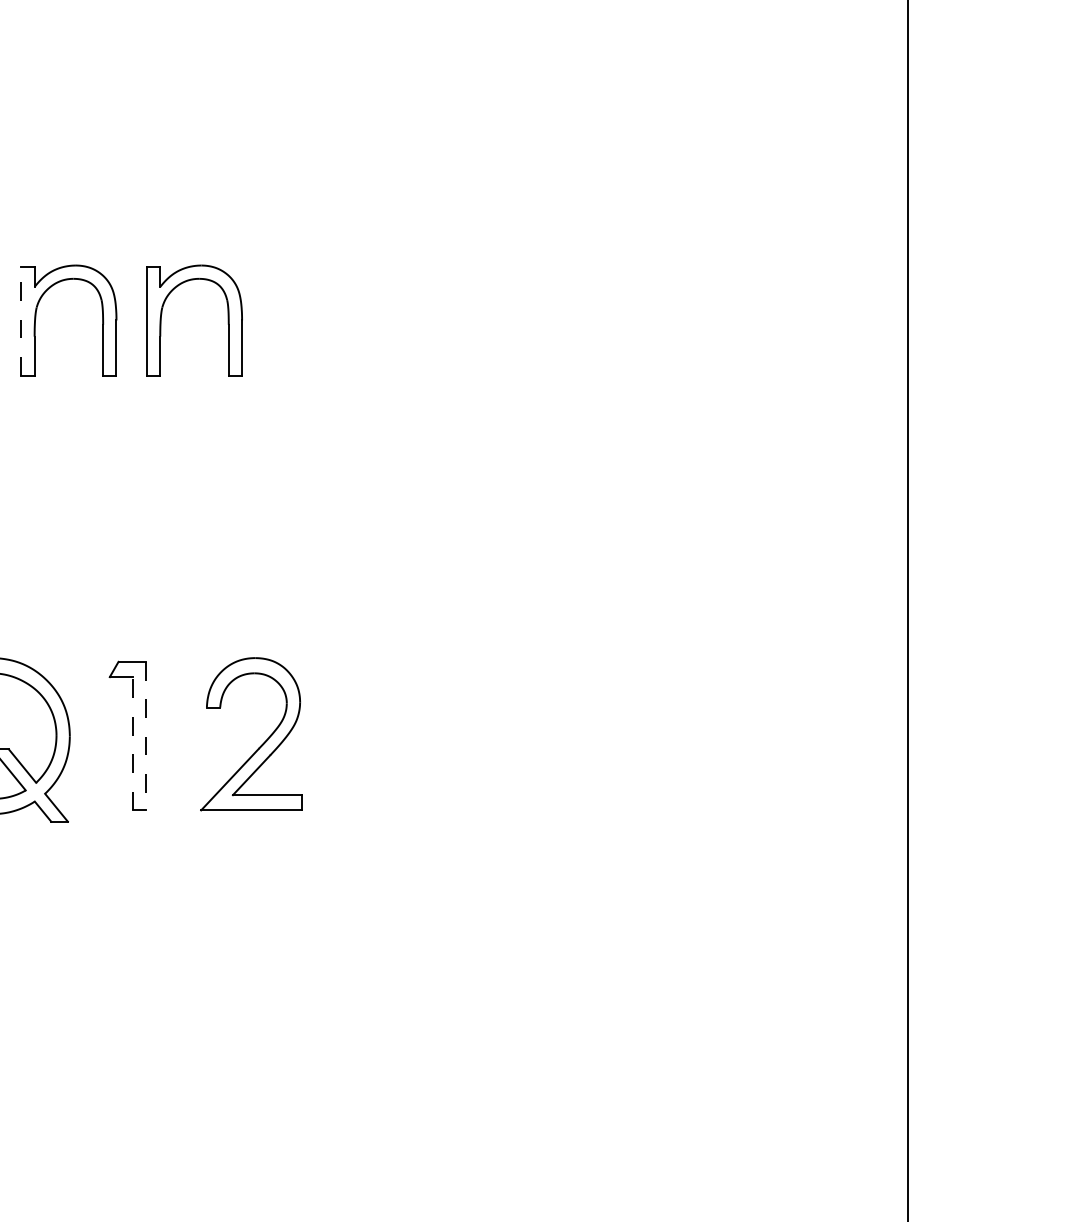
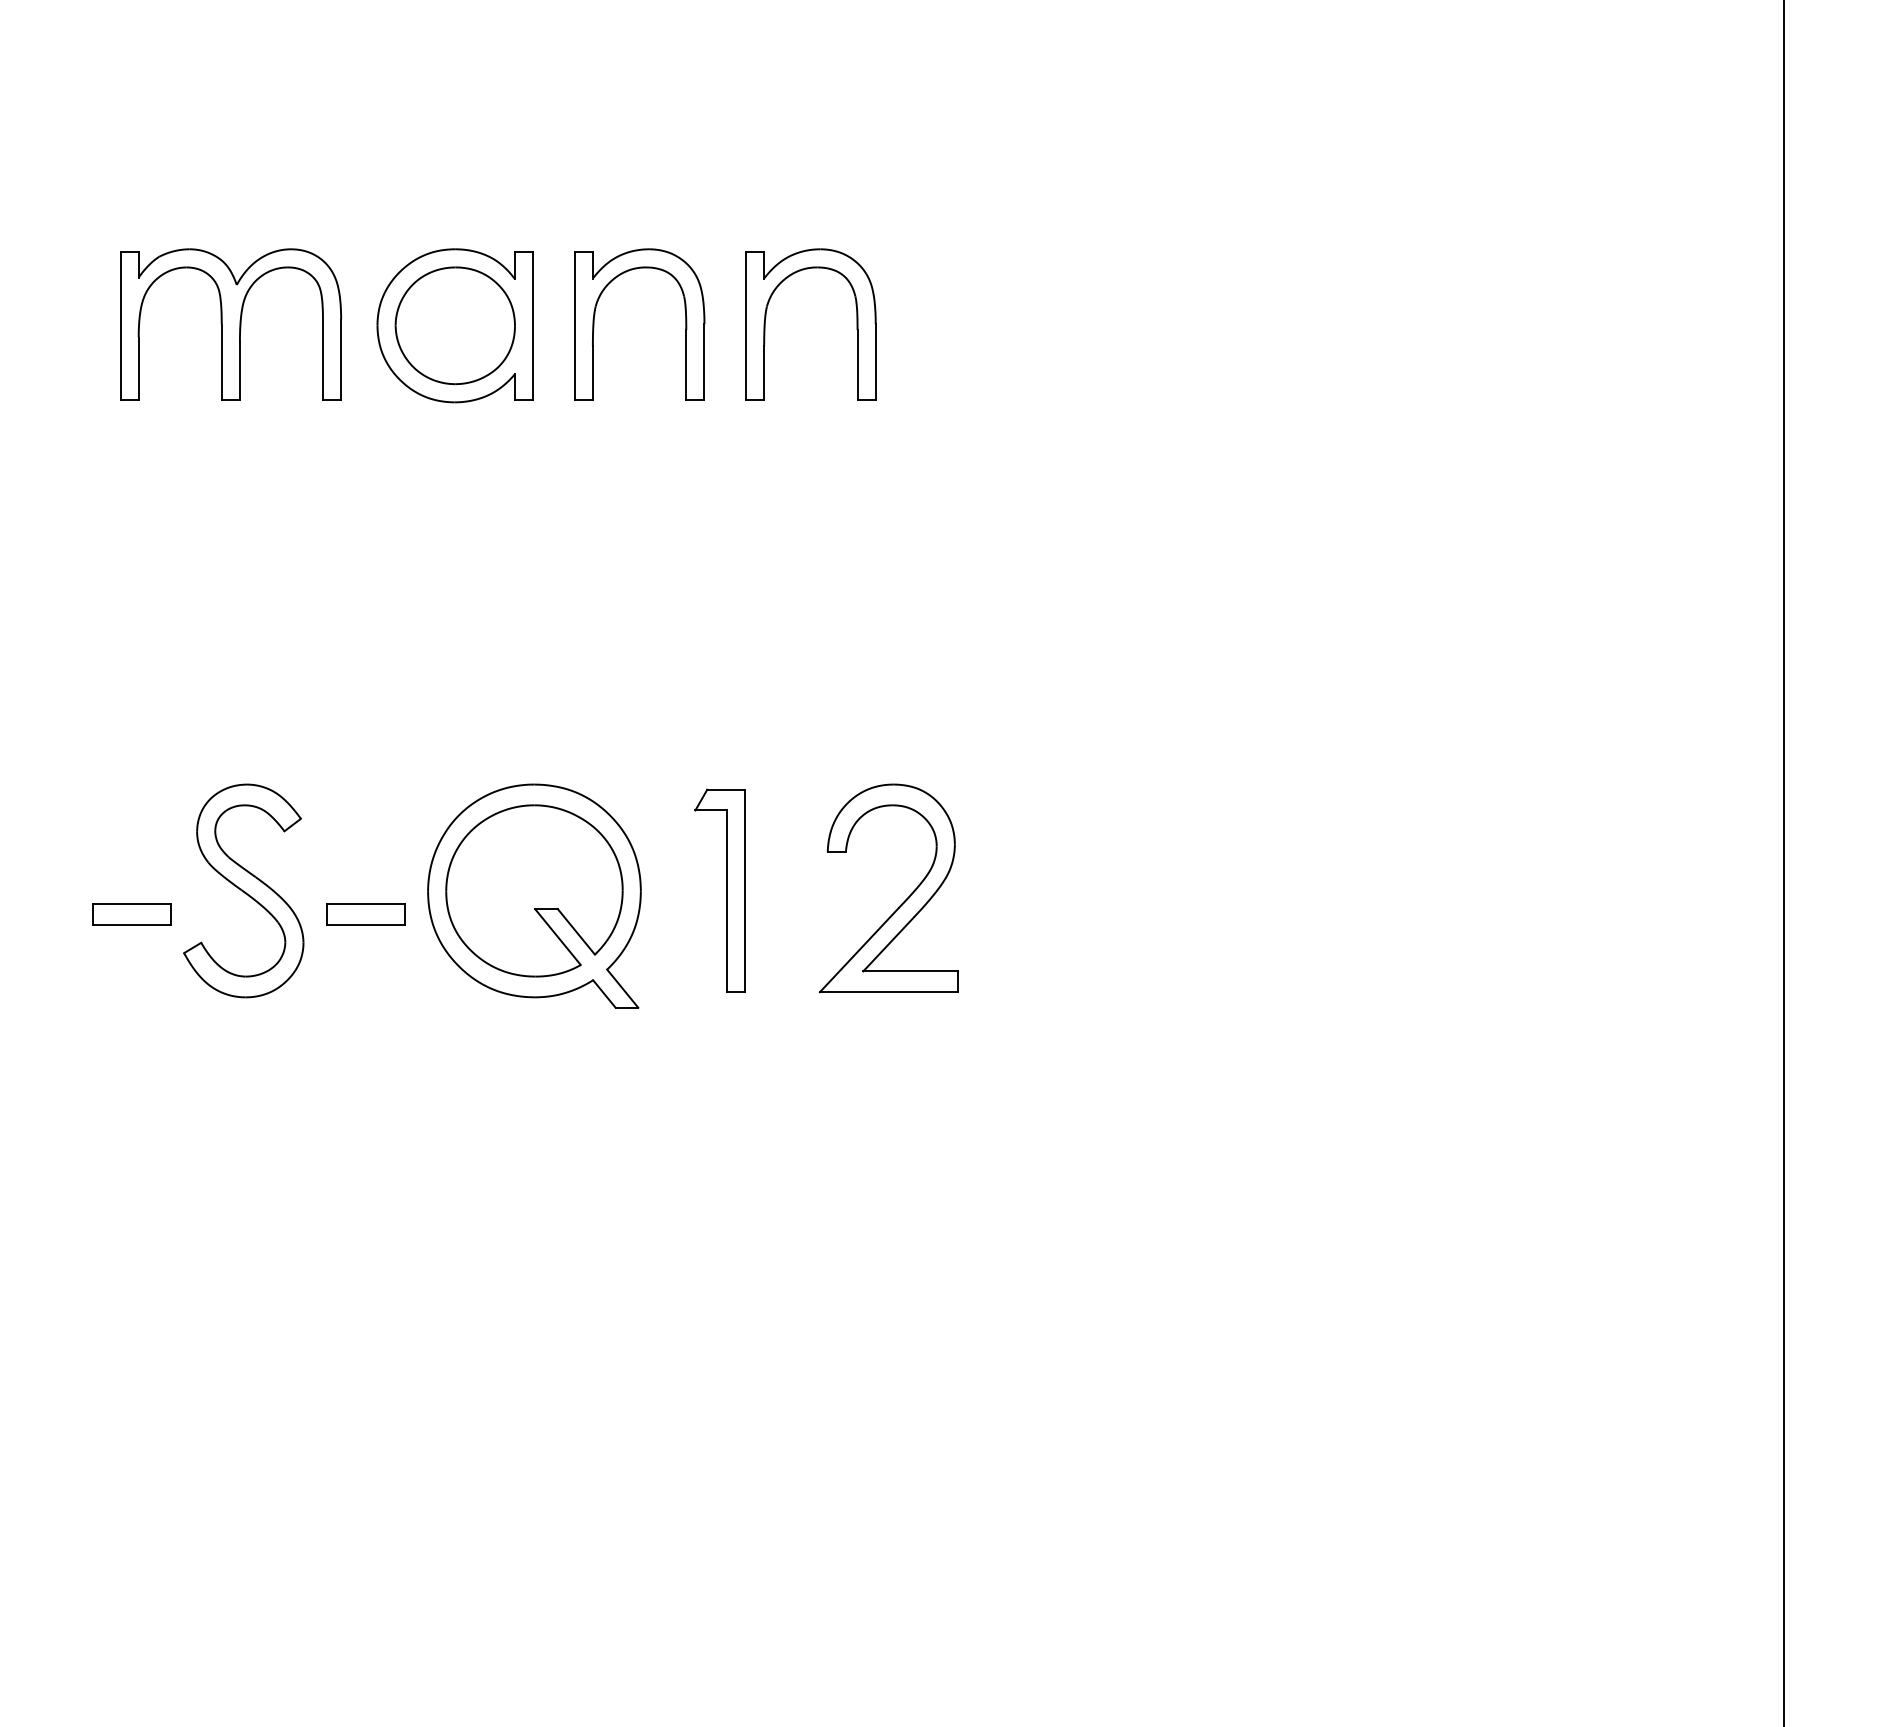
line: (21, 321) -> (574, 325), dashed -> solid
line: (145, 736) -> (744, 891), dashed -> solid
line: (132, 743) -> (726, 901), dashed -> solid

